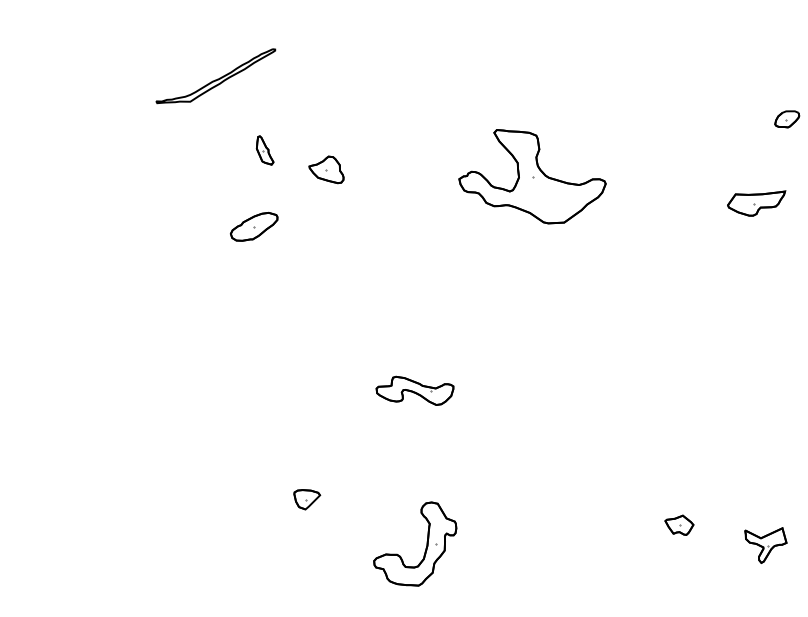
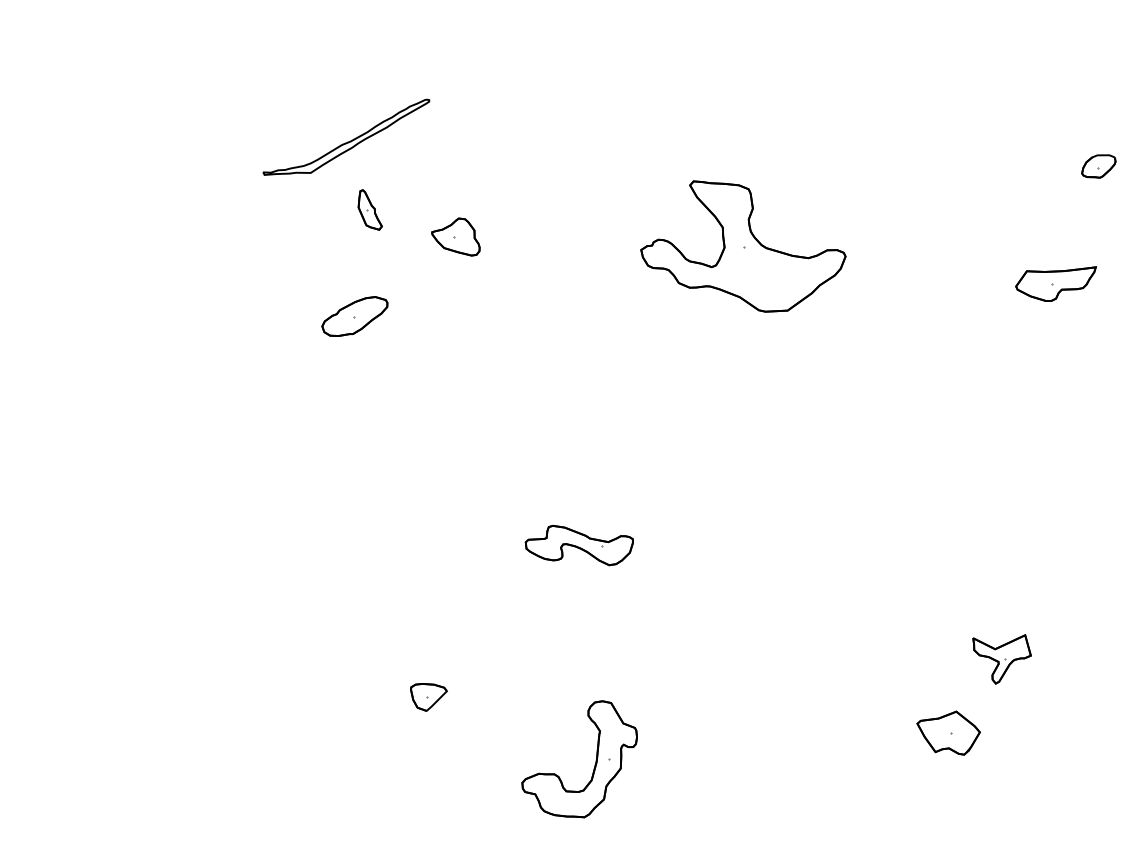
part: (215, 75) -> (346, 136), moved
part: (678, 524) -> (947, 732), size x1.6
part: (765, 545) -> (1001, 659), moved

